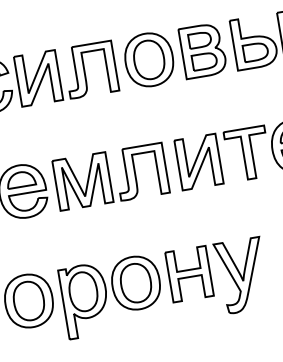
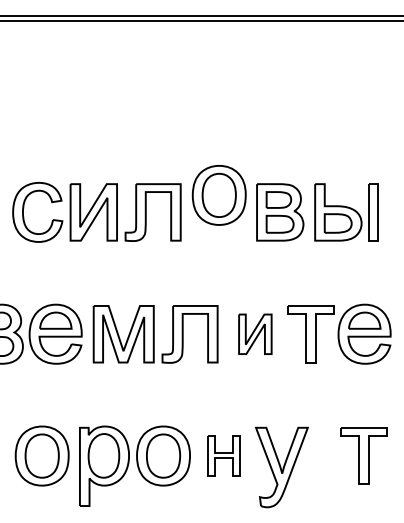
part: (148, 60) -> (218, 195), moved
part: (199, 162) -> (255, 334), size x0.7
part: (188, 273) -> (223, 455), size x0.7

